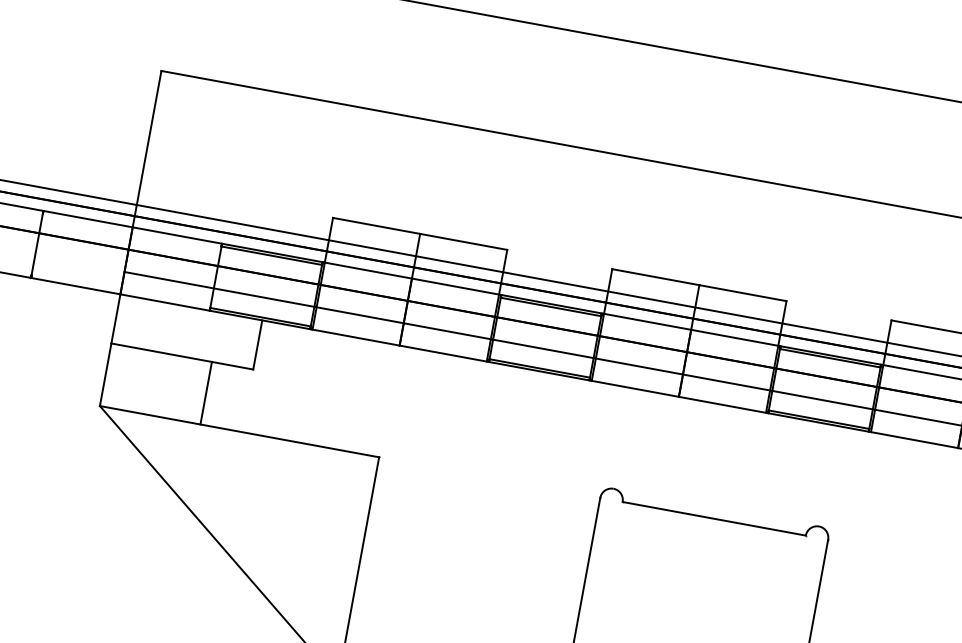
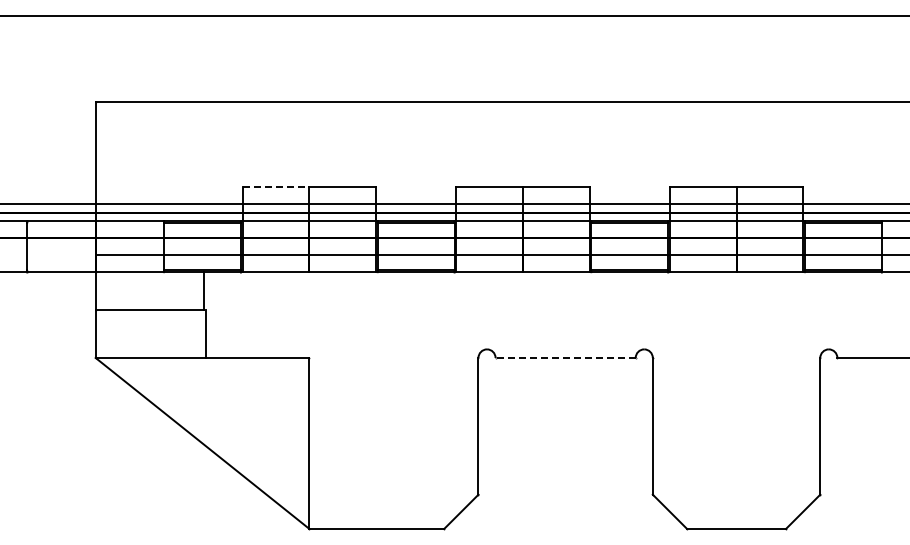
line: (377, 226) -> (276, 187), solid -> dashed
line: (206, 392) -> (205, 333), moved
line: (714, 518) -> (565, 357), solid -> dashed

